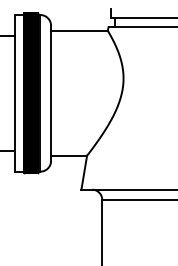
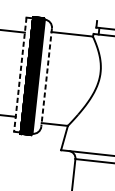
line: (15, 93) -> (20, 74), solid -> dashed
line: (51, 93) -> (46, 77), solid -> dashed

